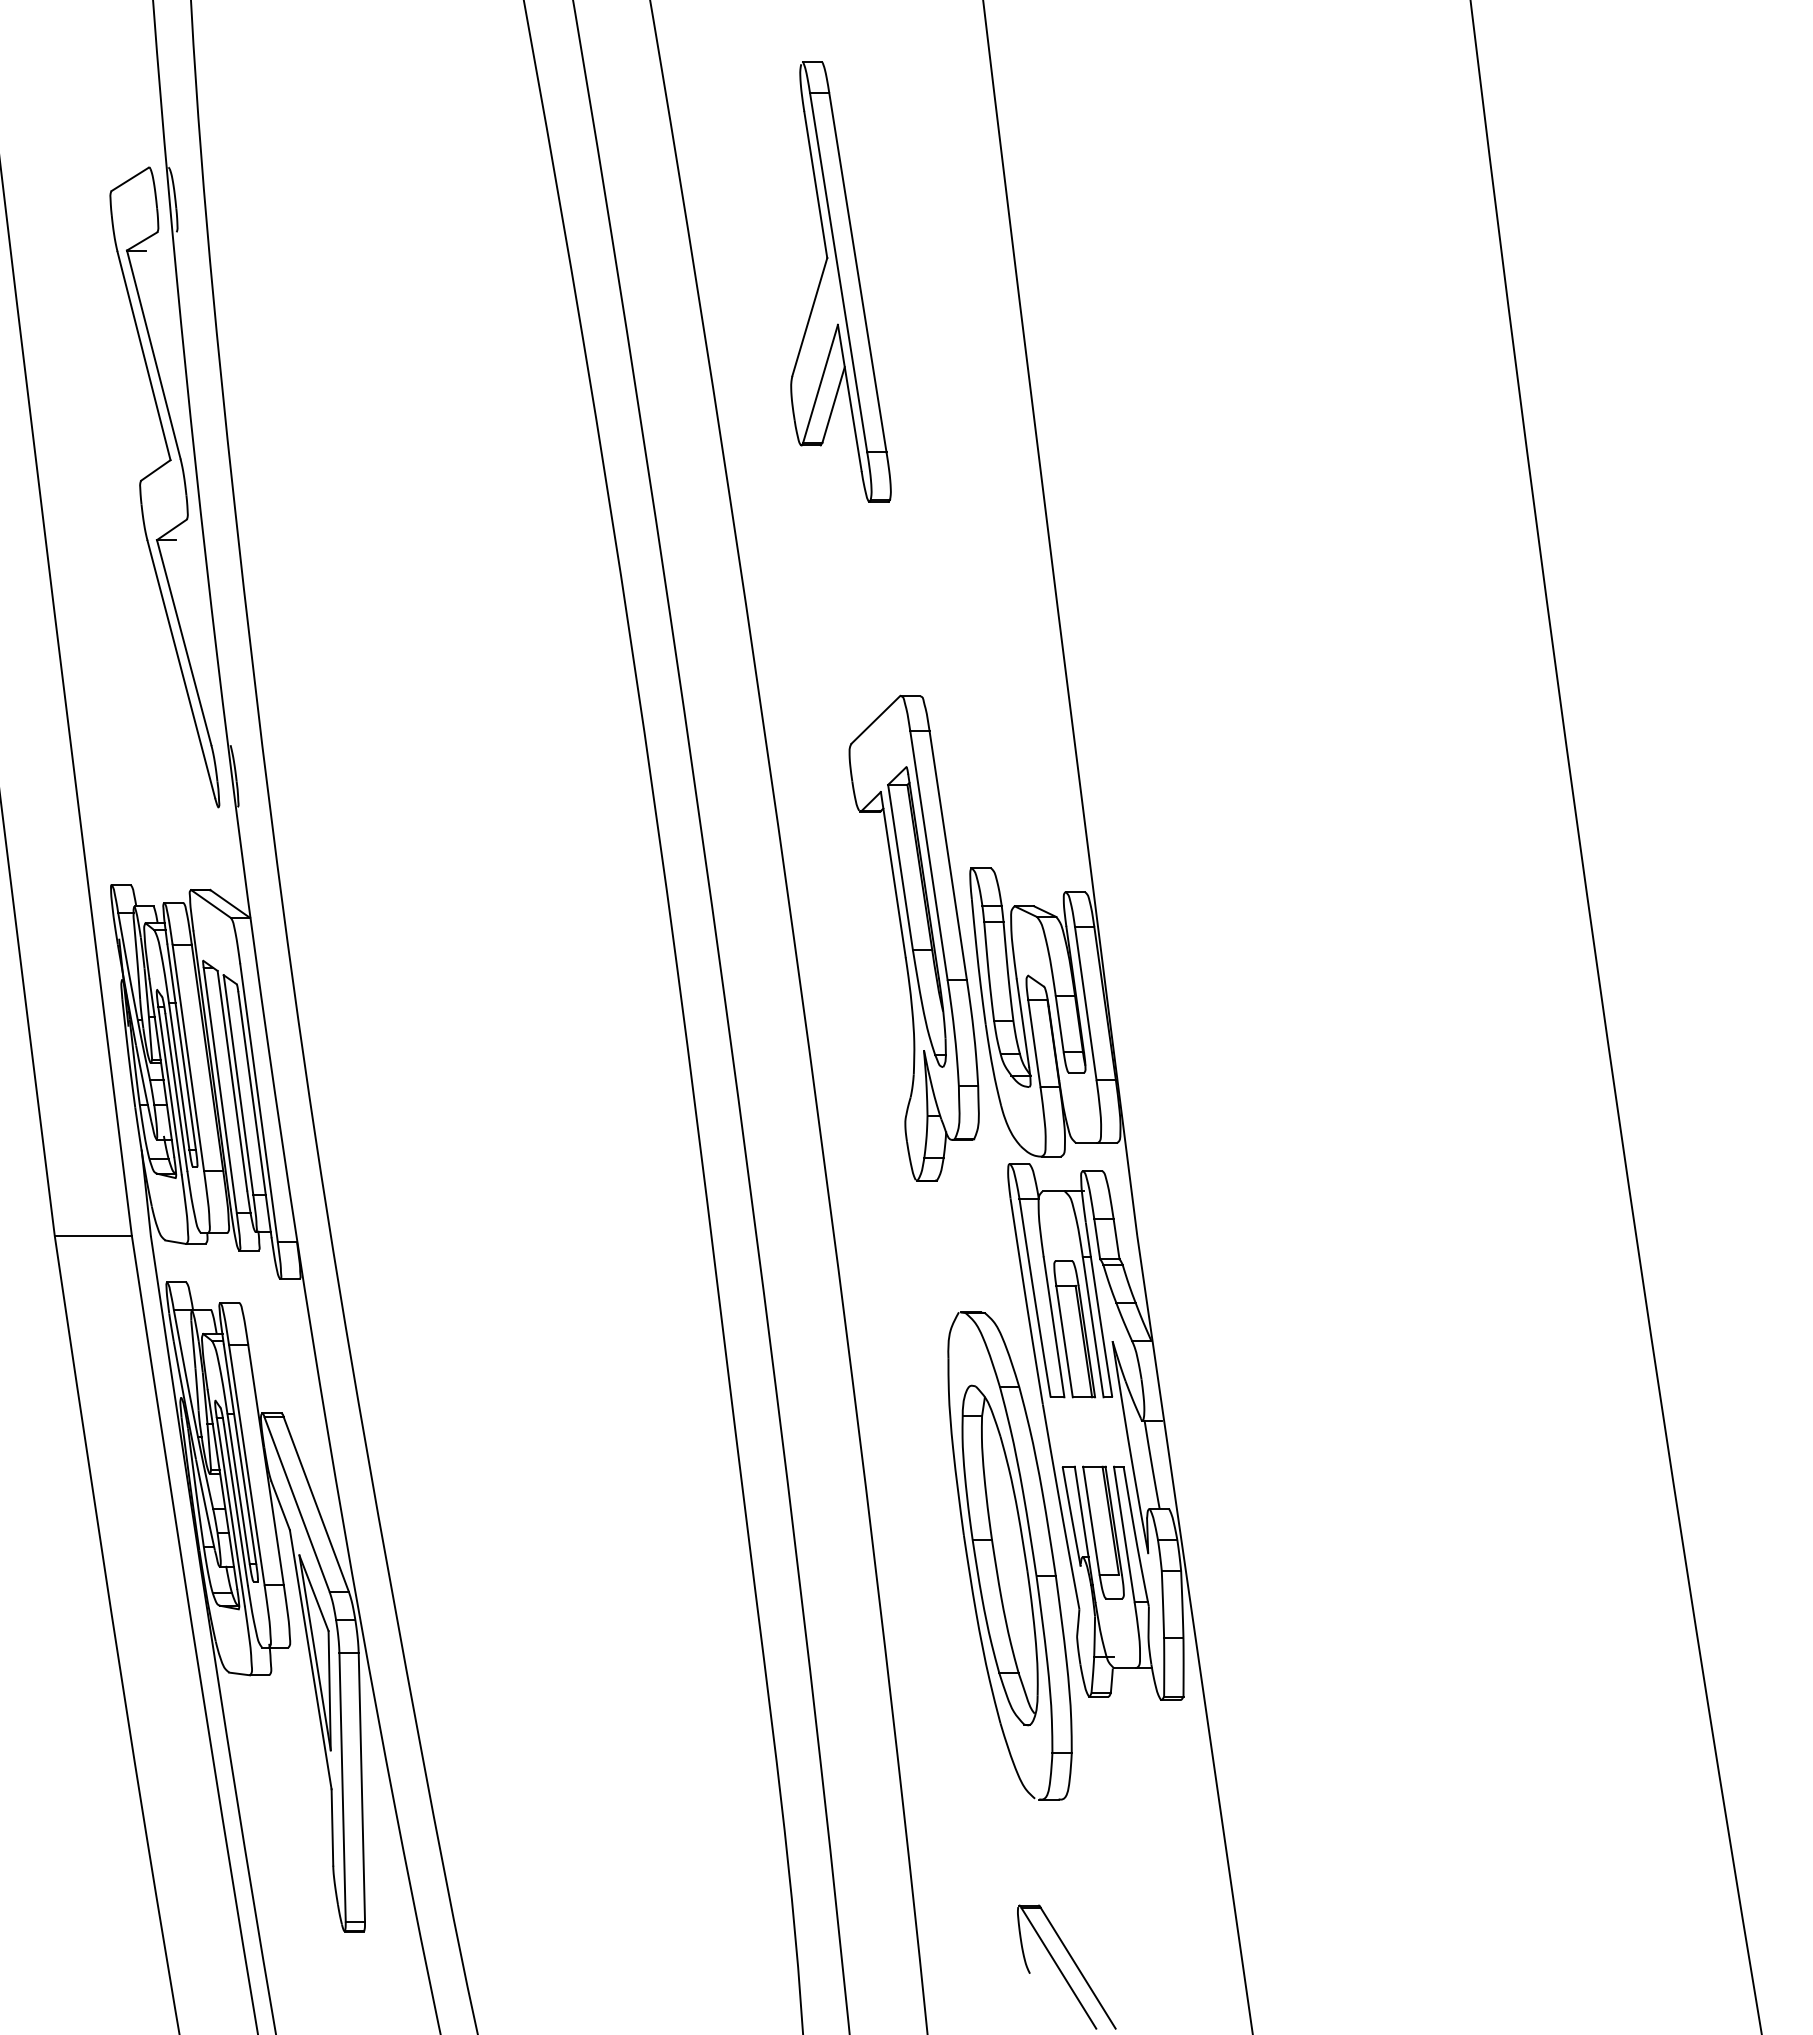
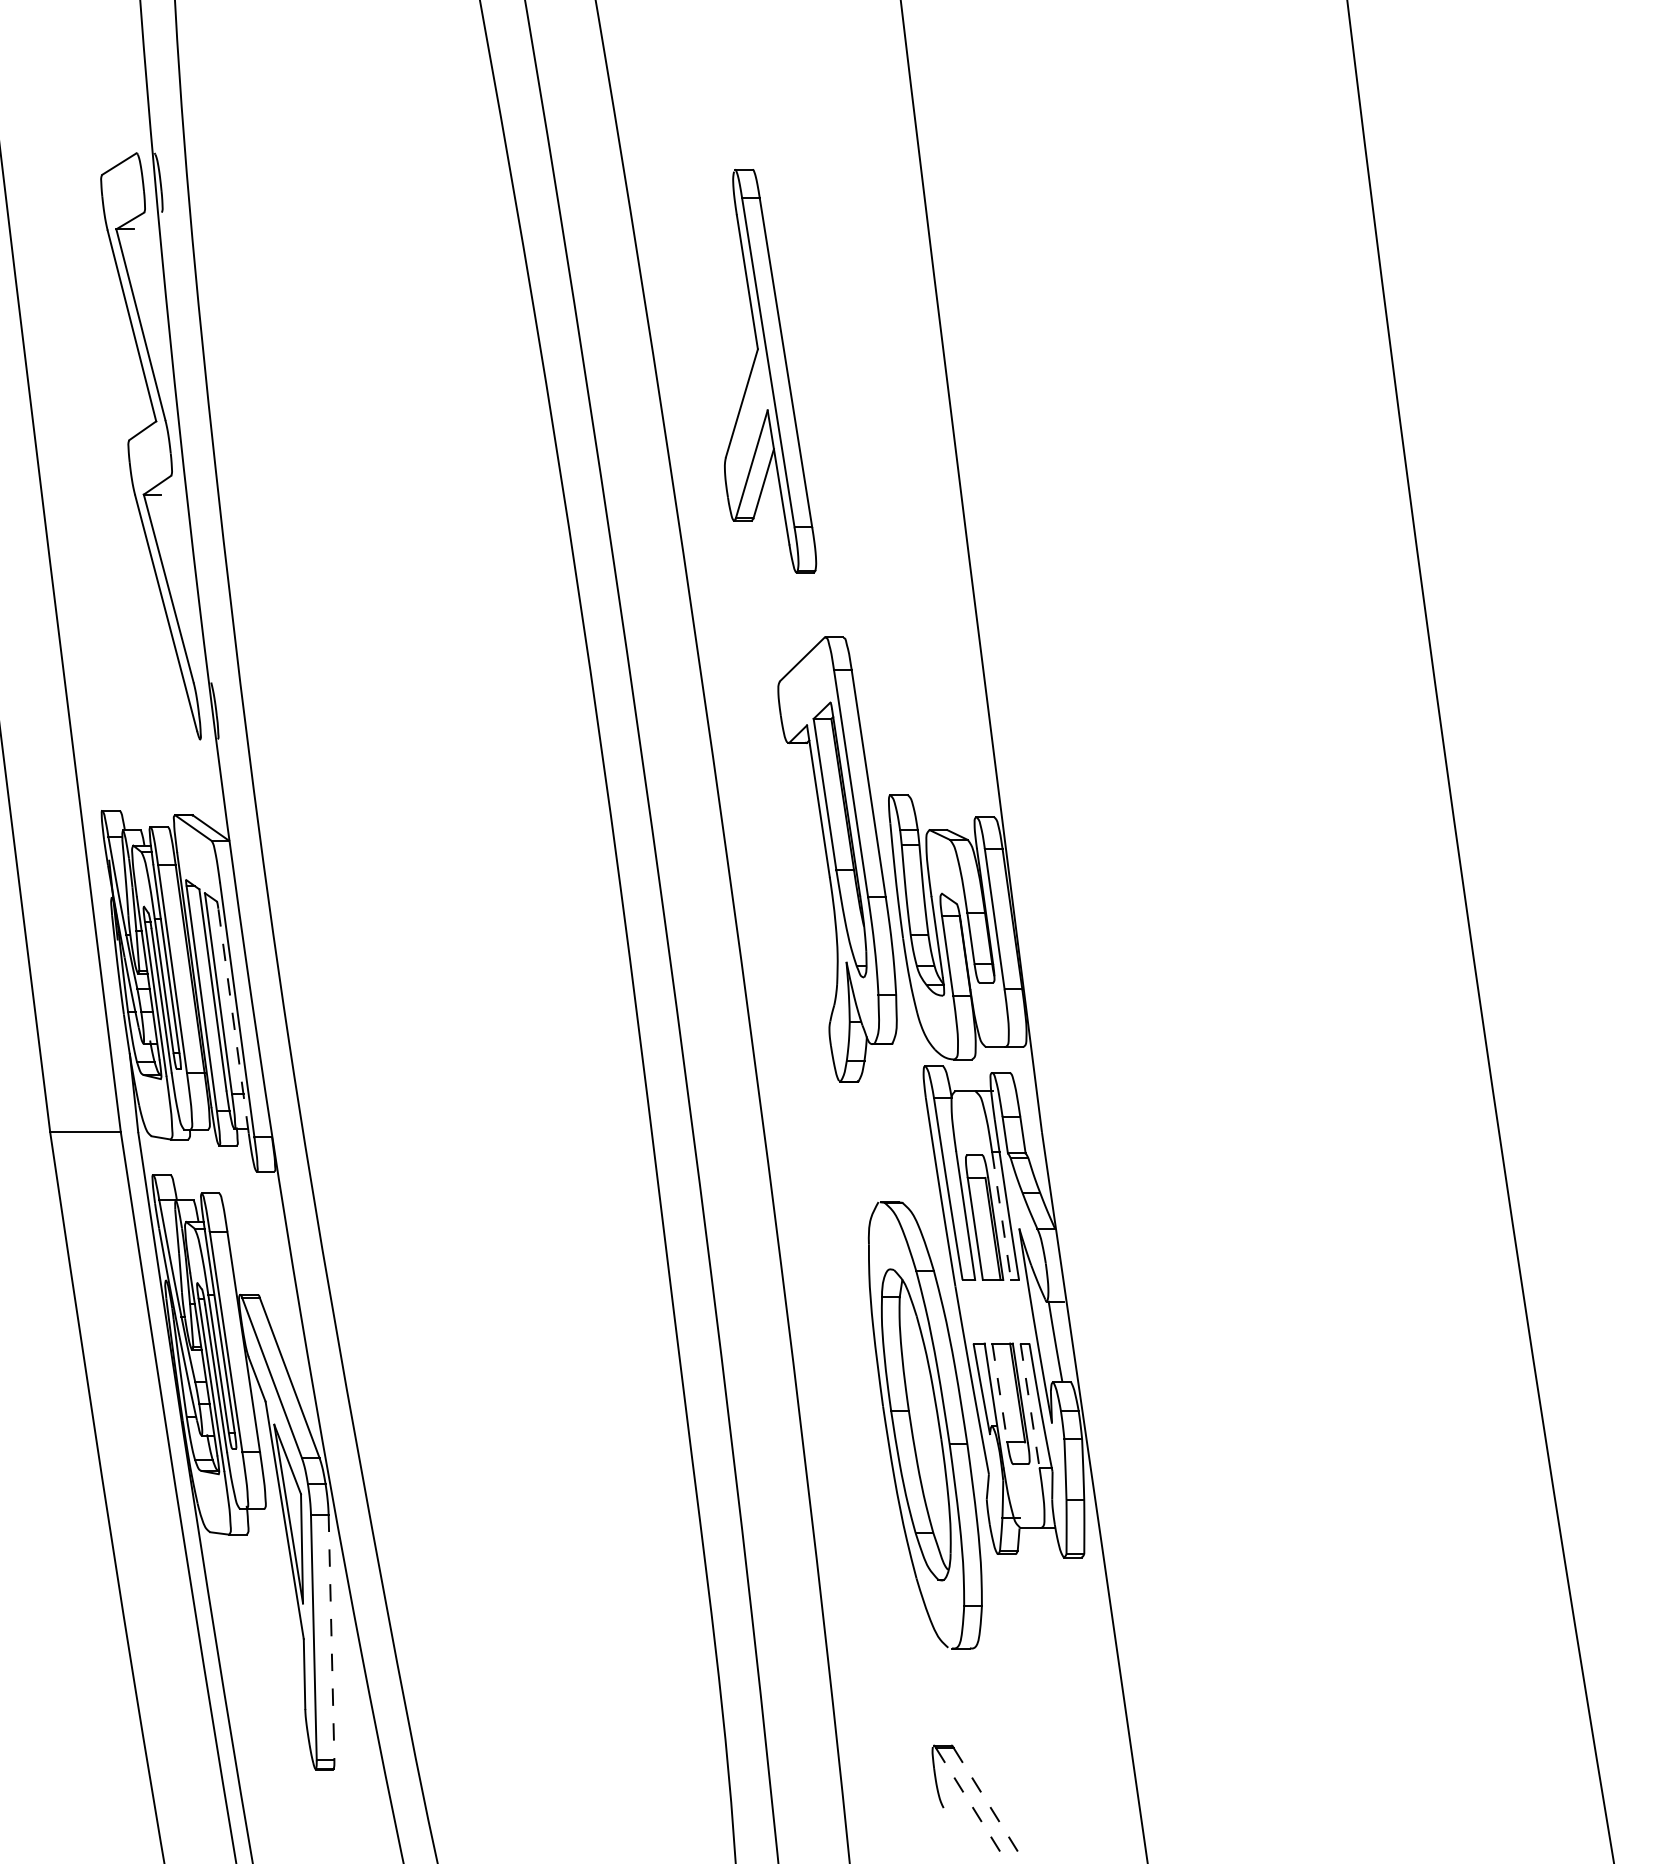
part: (841, 282) -> (770, 371), moved
line: (254, 1114) -> (233, 1020), solid -> dashed
line: (1093, 1326) -> (1001, 1215), solid -> dashed
line: (1090, 1521) -> (999, 1393), solid -> dashed
line: (1124, 1534) -> (1030, 1405), solid -> dashed
line: (361, 1787) -> (331, 1637), solid -> dashed
line: (1059, 1968) -> (970, 1803), solid -> dashed
line: (1077, 1968) -> (987, 1803), solid -> dashed

